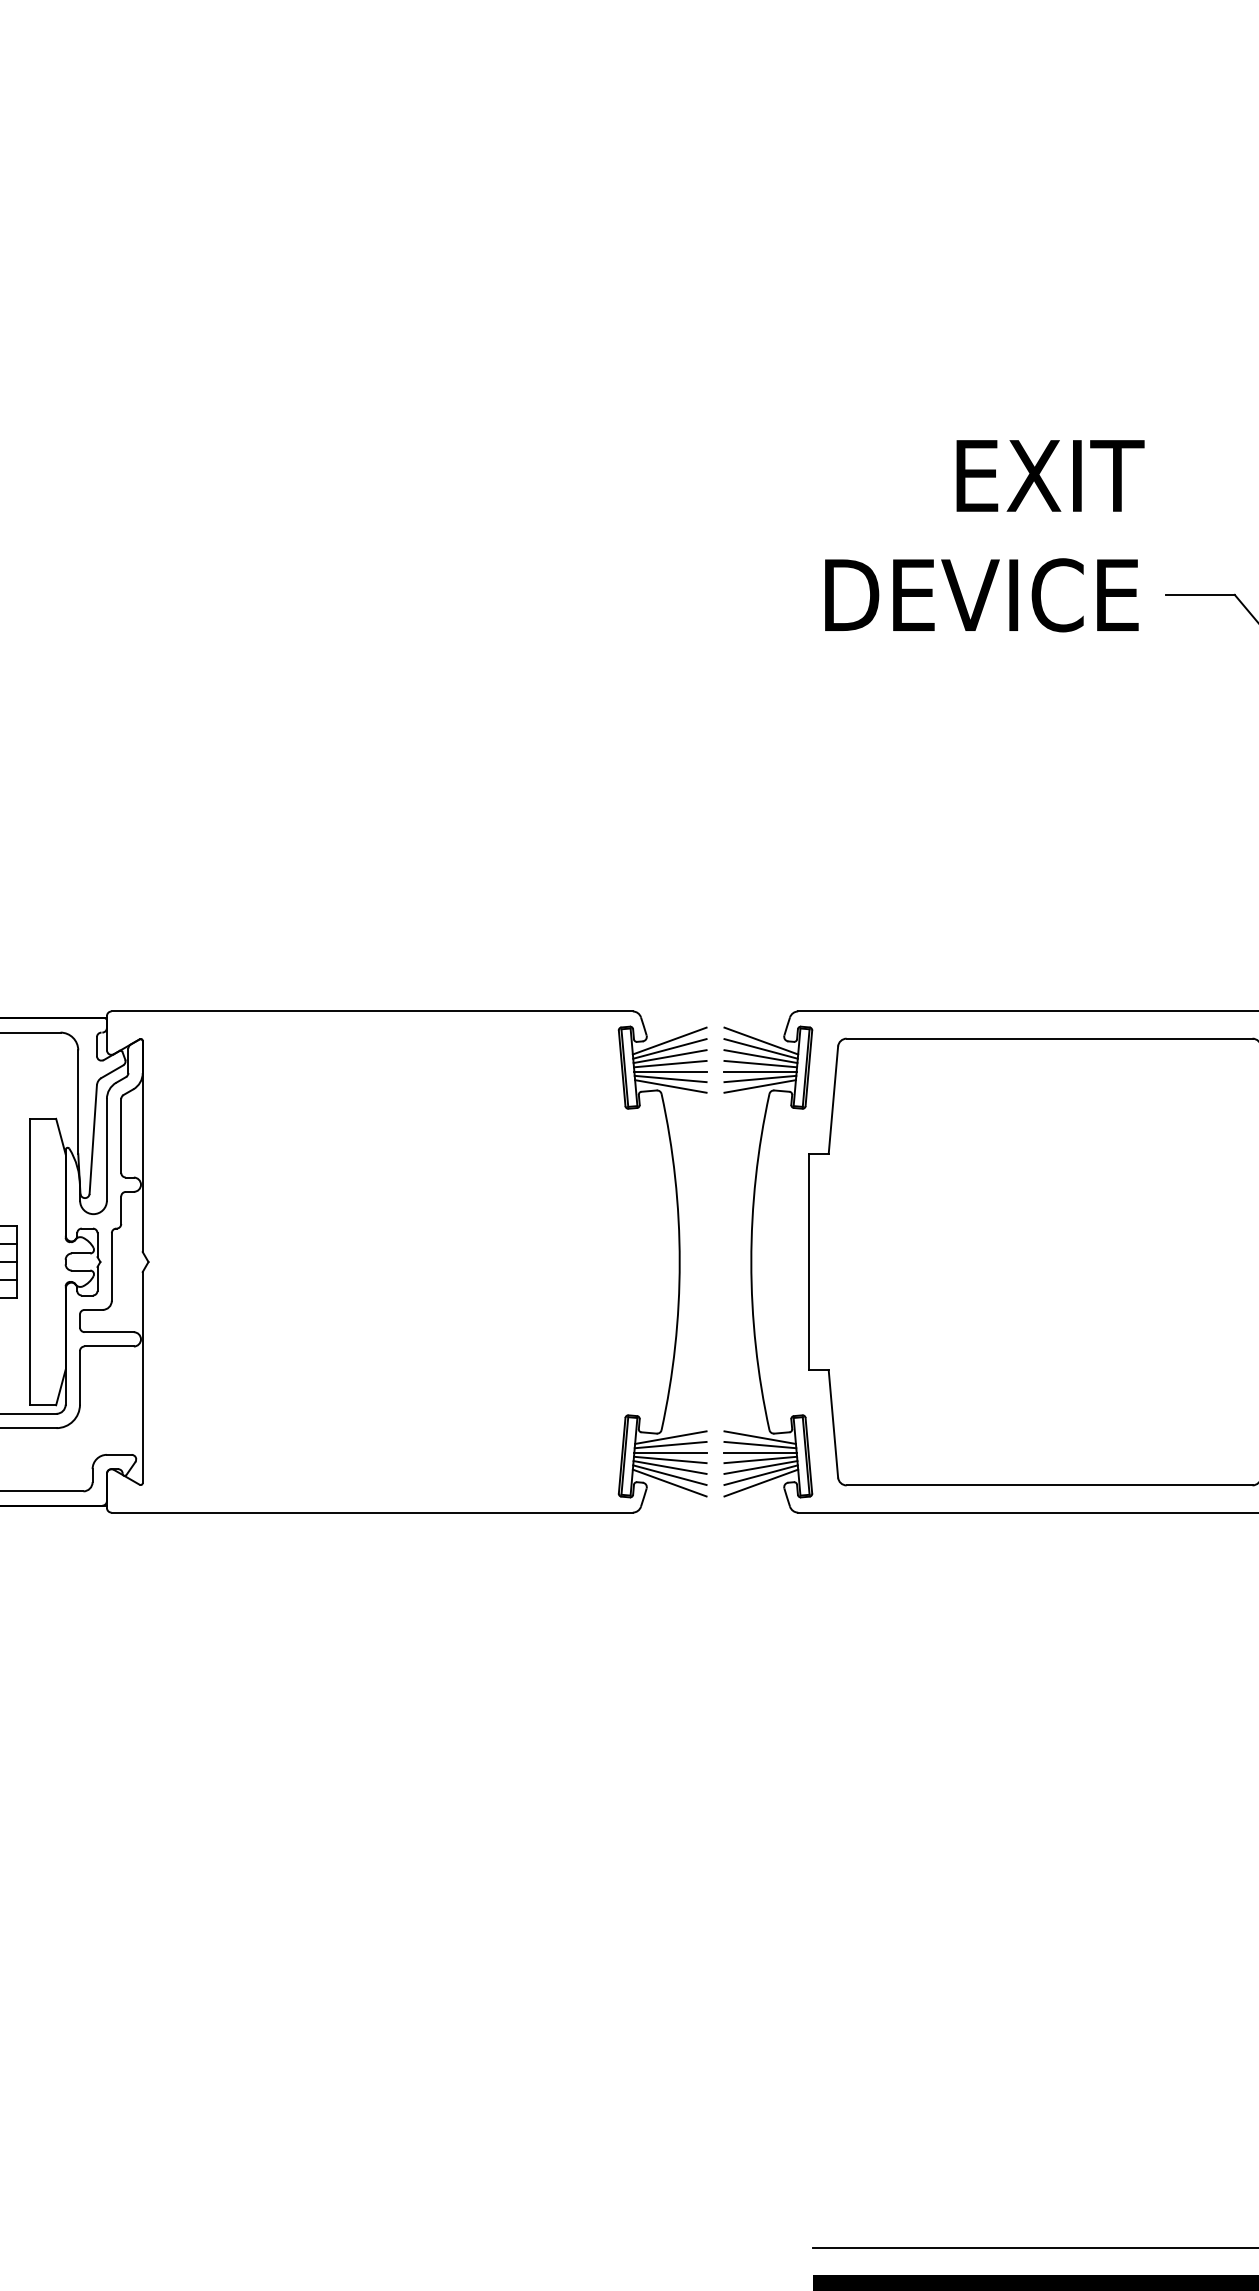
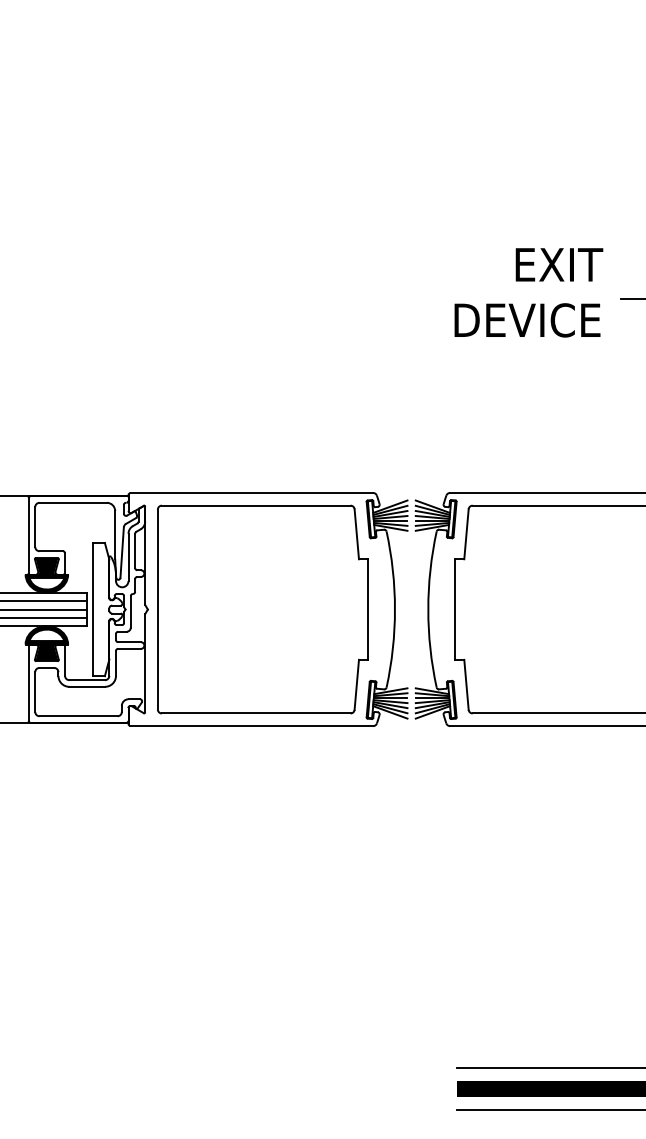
text: (983, 535) -> (528, 292), moved
part: (394, 1261) -> (262, 609), added

